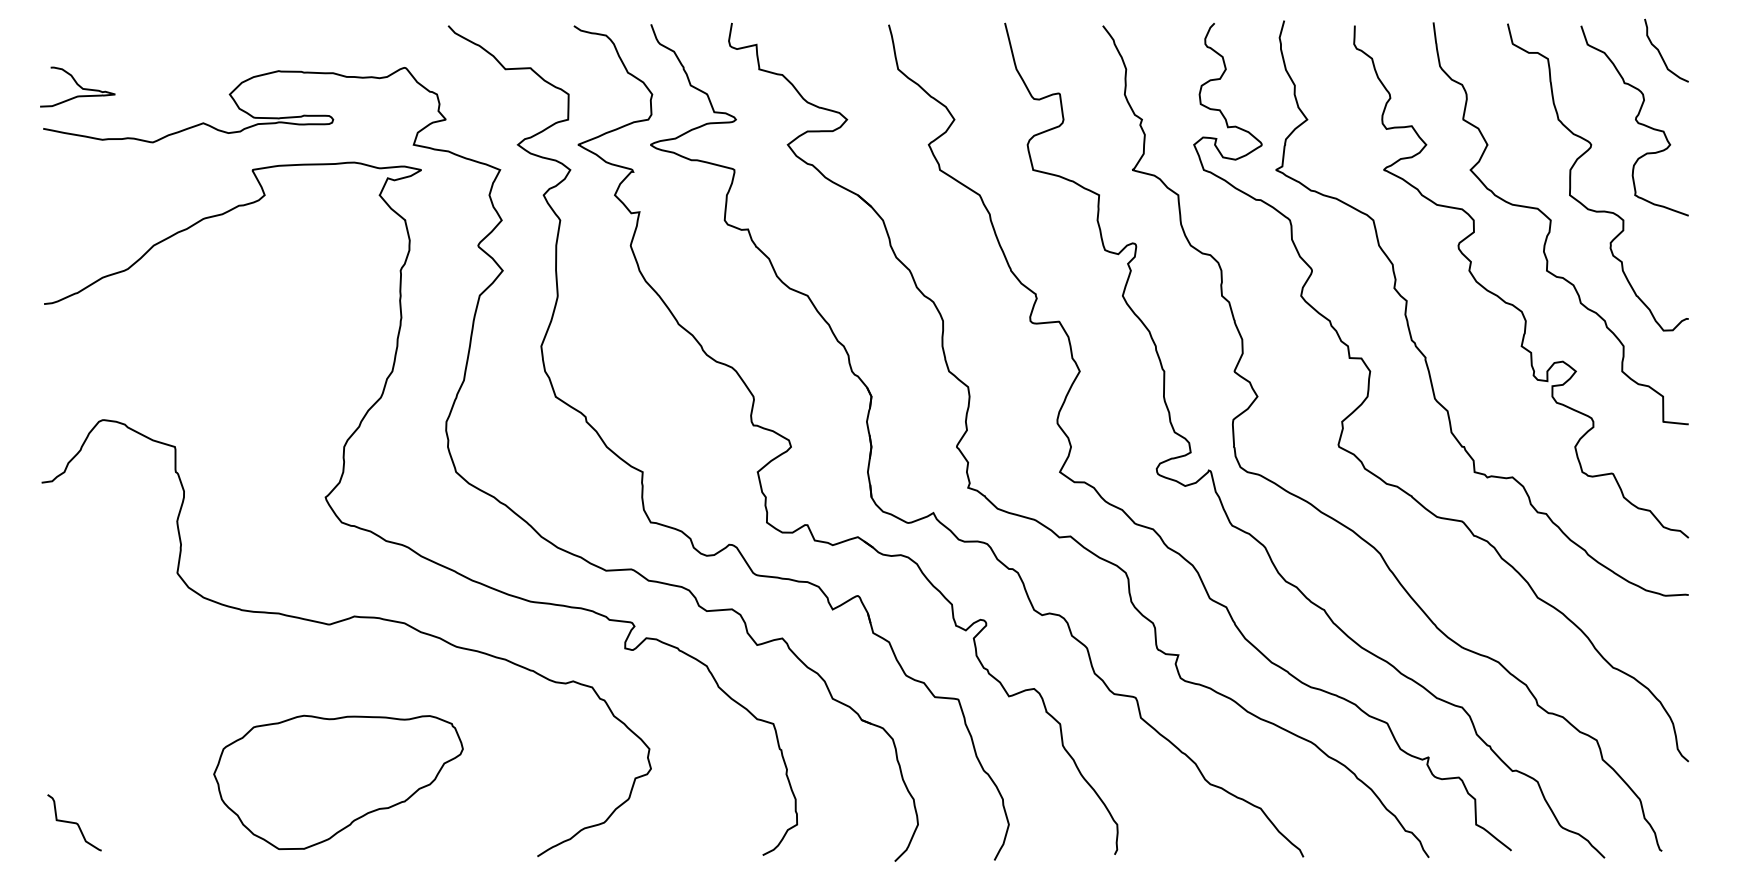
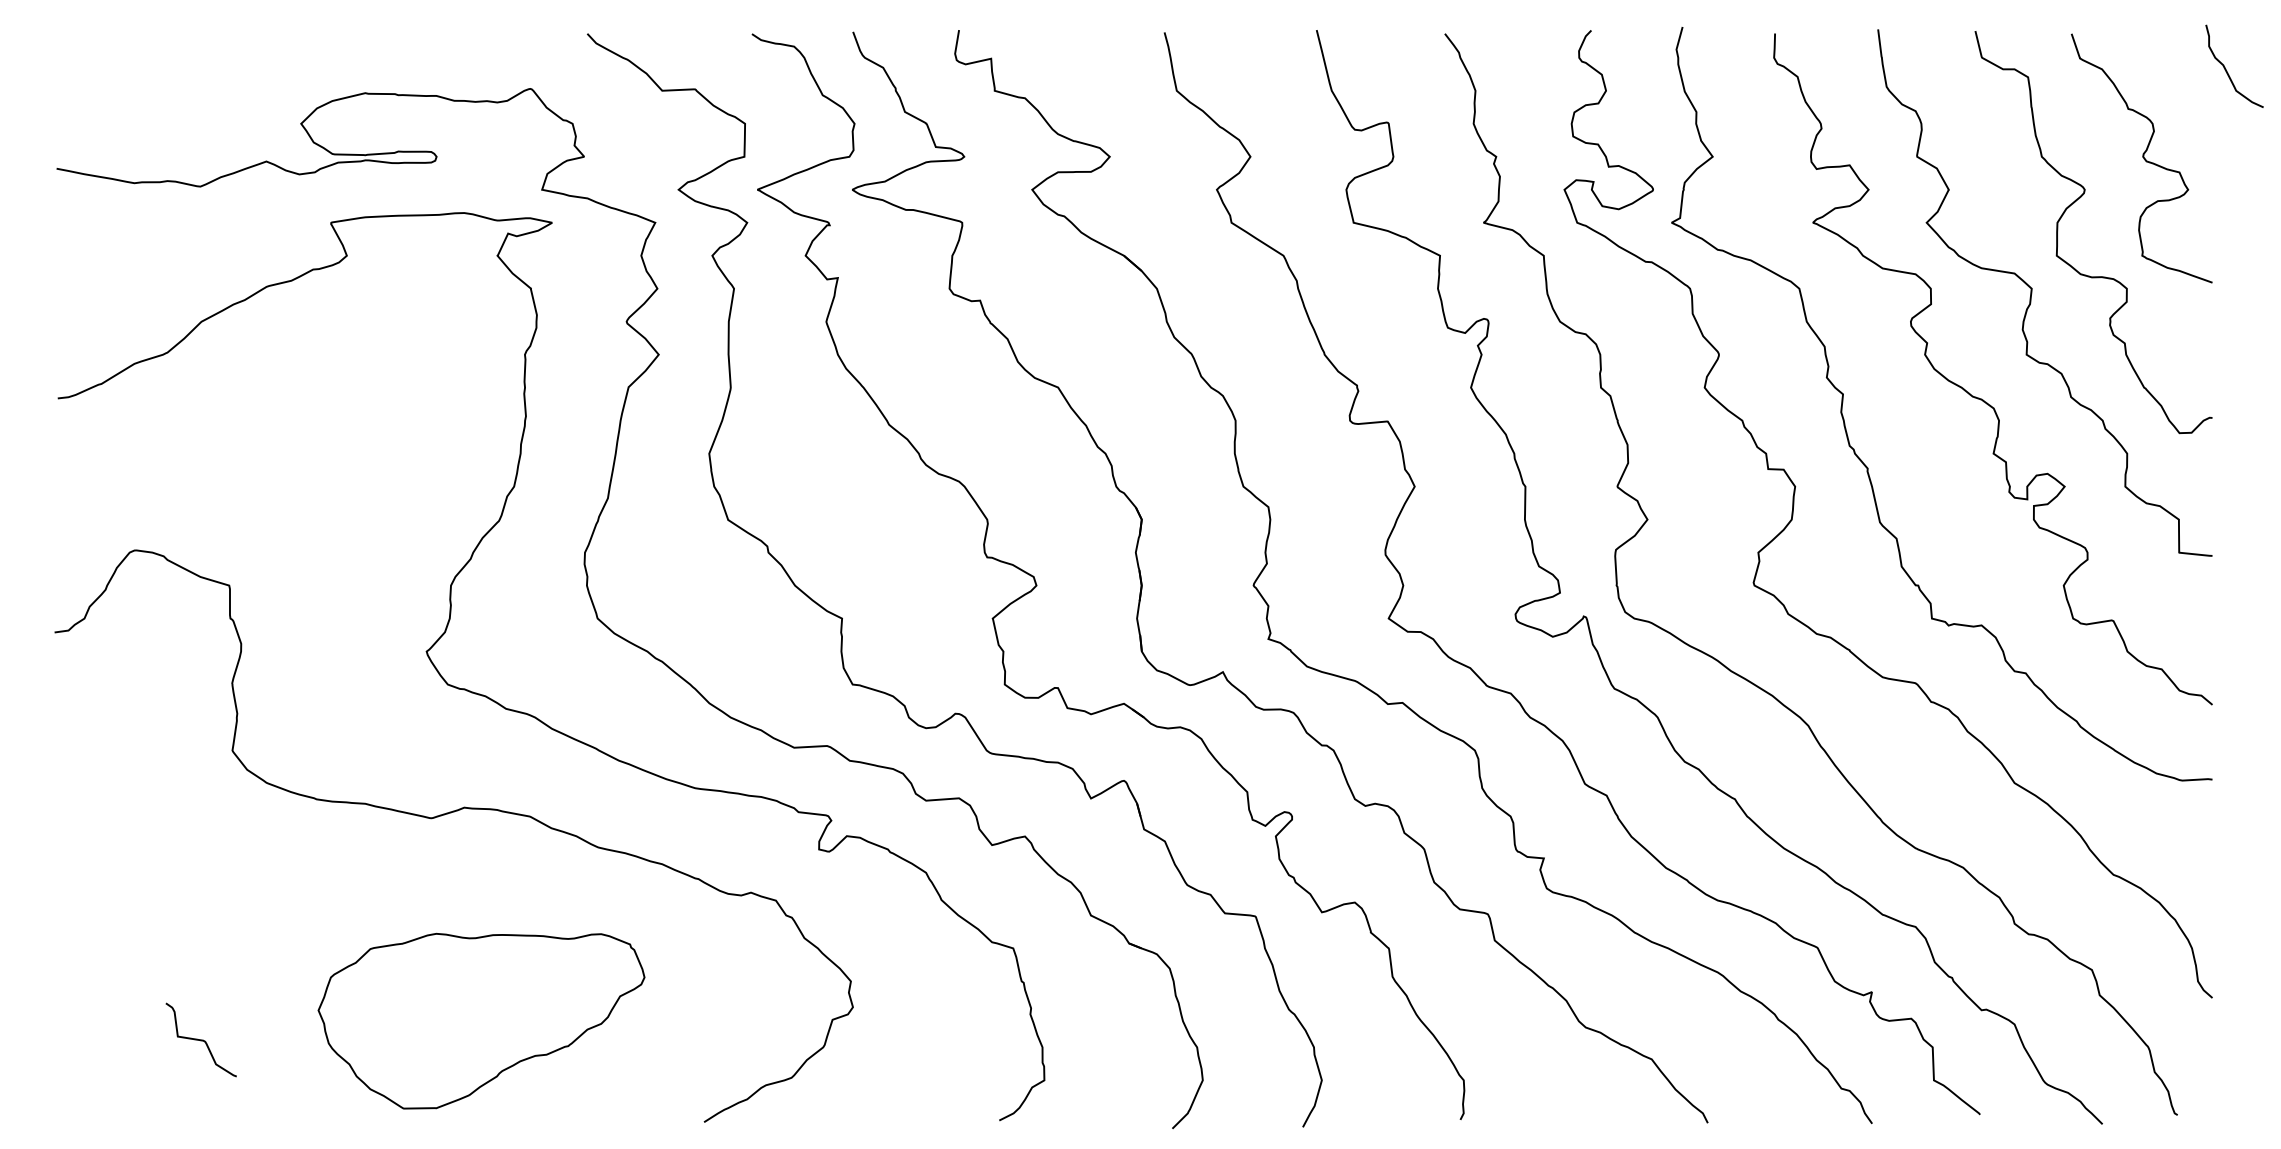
curve: (1660, 52) -> (2226, 68), moved
curve: (77, 85) -> (101, 112), removed
part: (338, 782) -> (481, 1021), moved
curve: (74, 822) -> (201, 1039), moved

